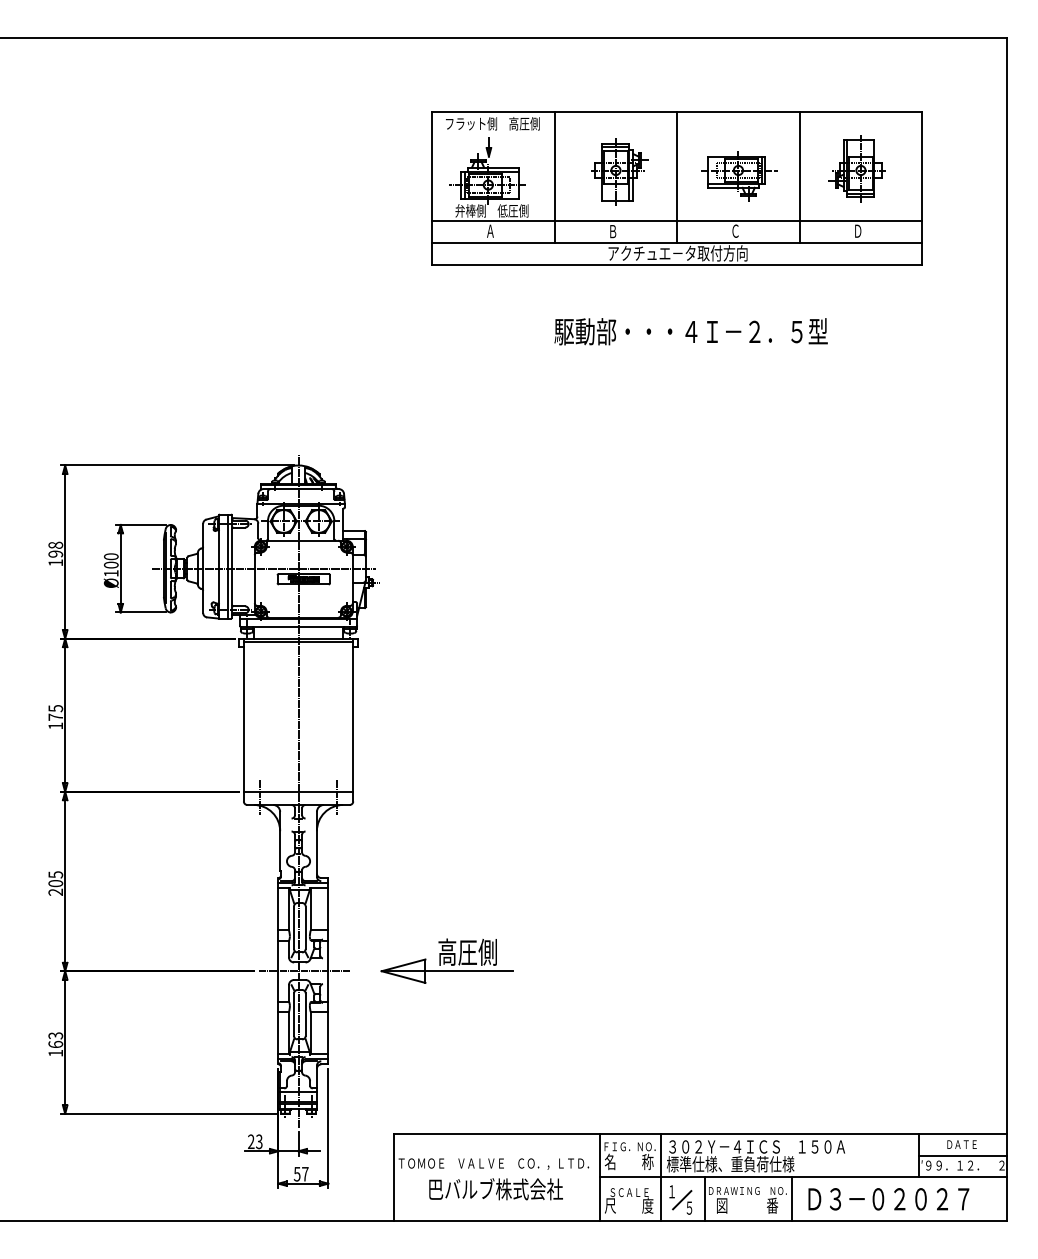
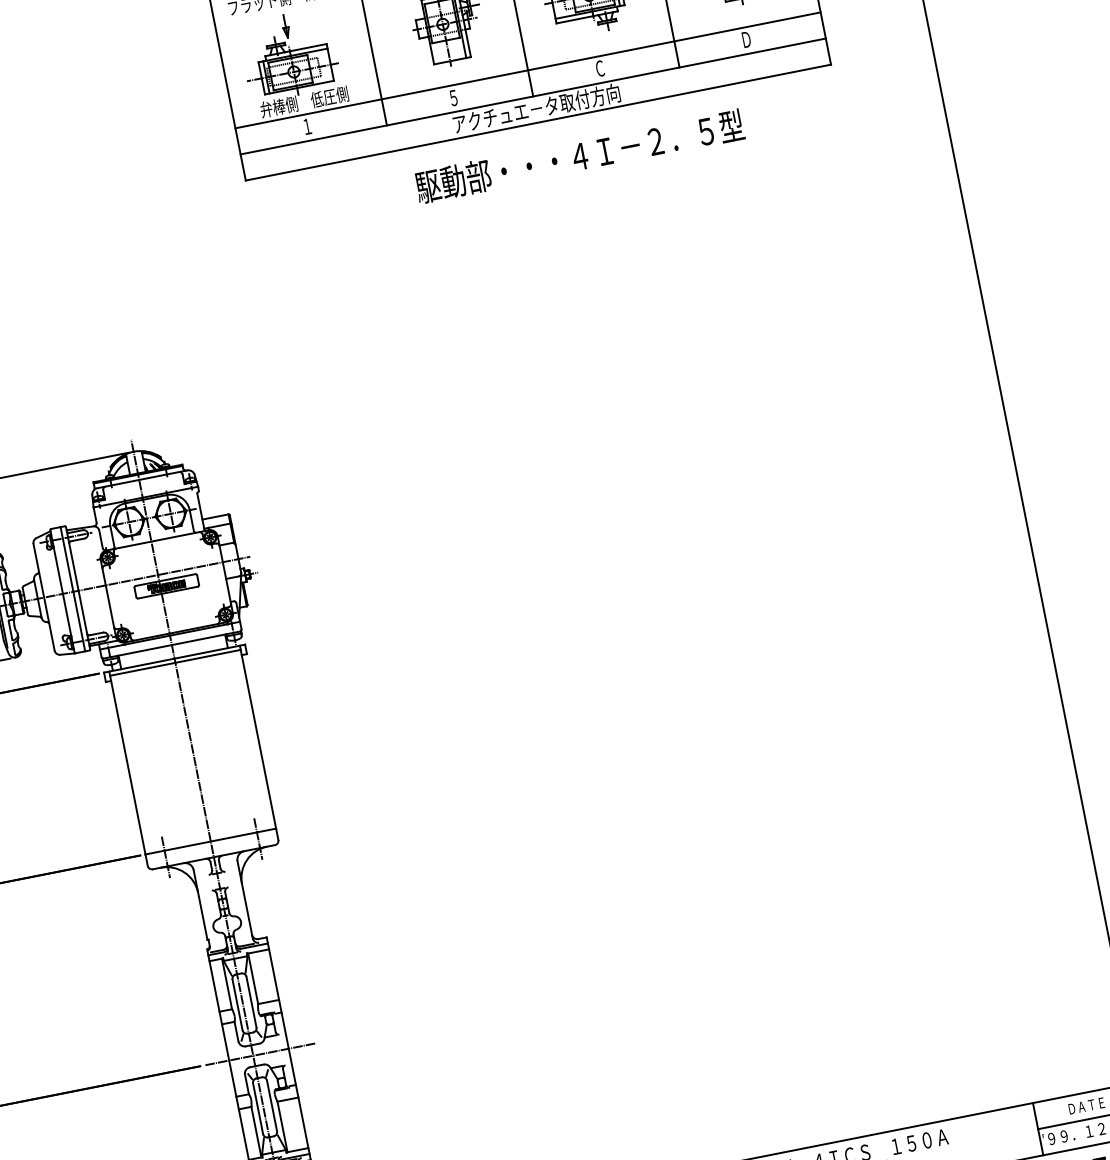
text: (490, 231) -> (307, 126), Ａ -> １
text: (613, 231) -> (454, 97), Ｂ -> ５
text: (690, 331) -> (578, 156), moved
part: (446, 960) -> (427, 1007), removed

